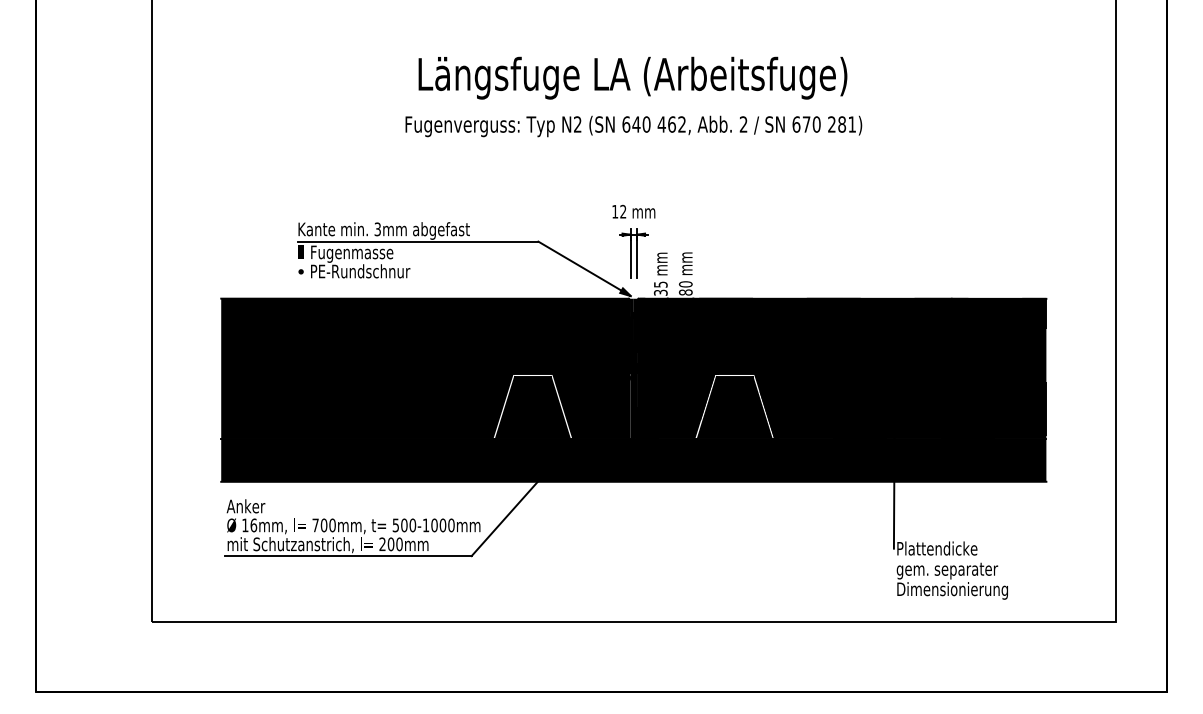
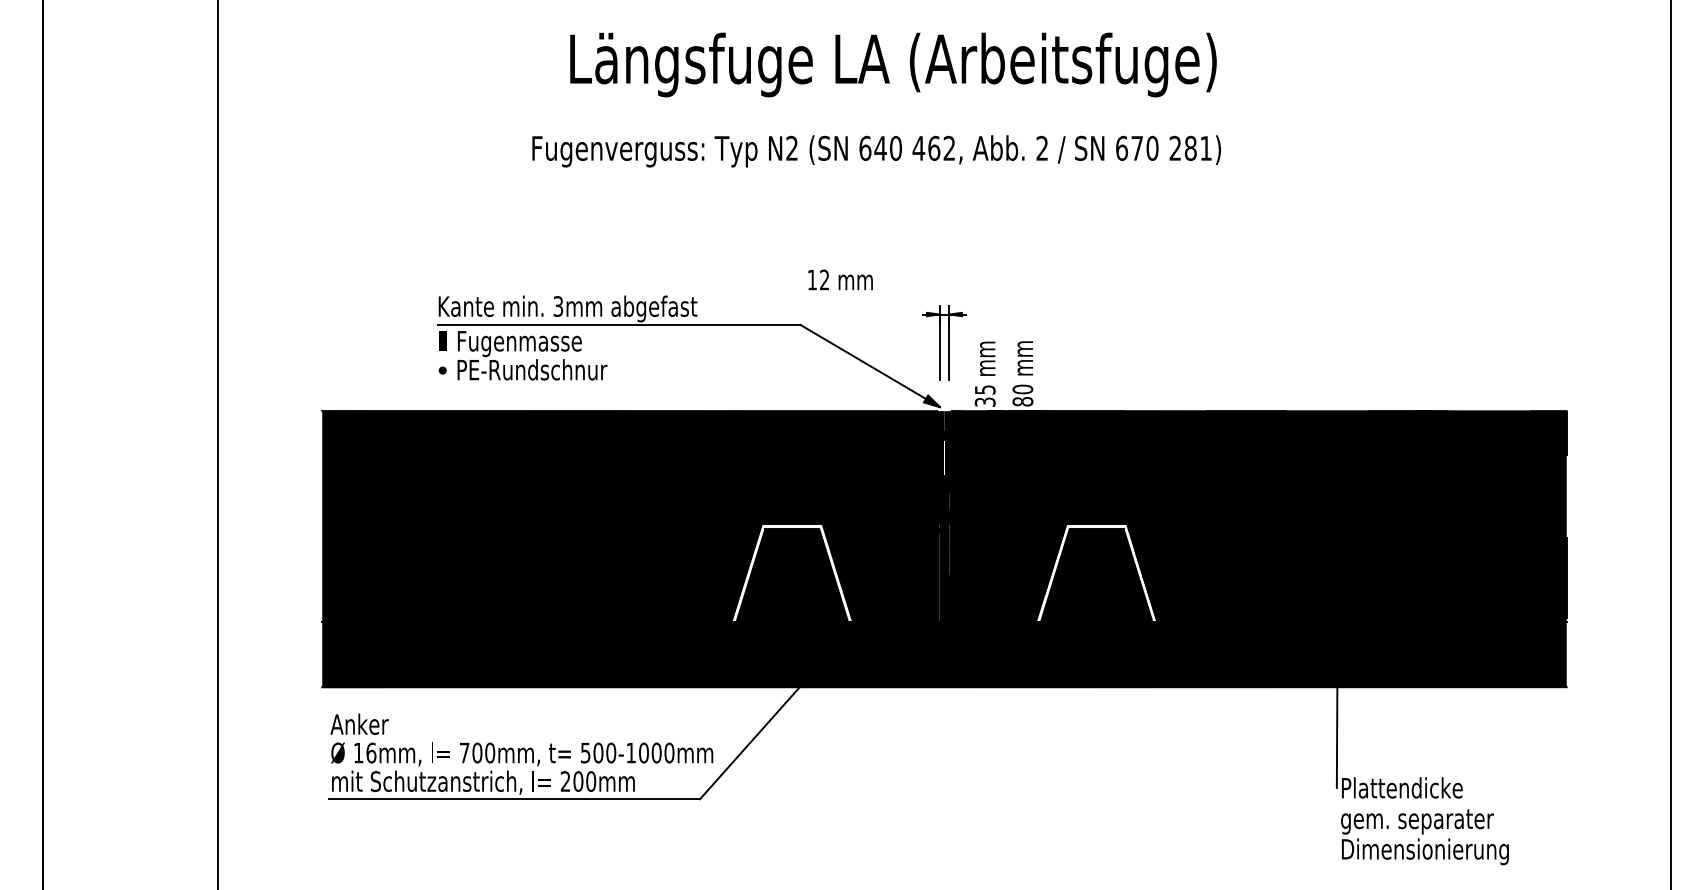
text: (632, 77) -> (892, 63), moved
text: (633, 126) -> (876, 151), moved
text: (633, 211) -> (839, 279), moved

